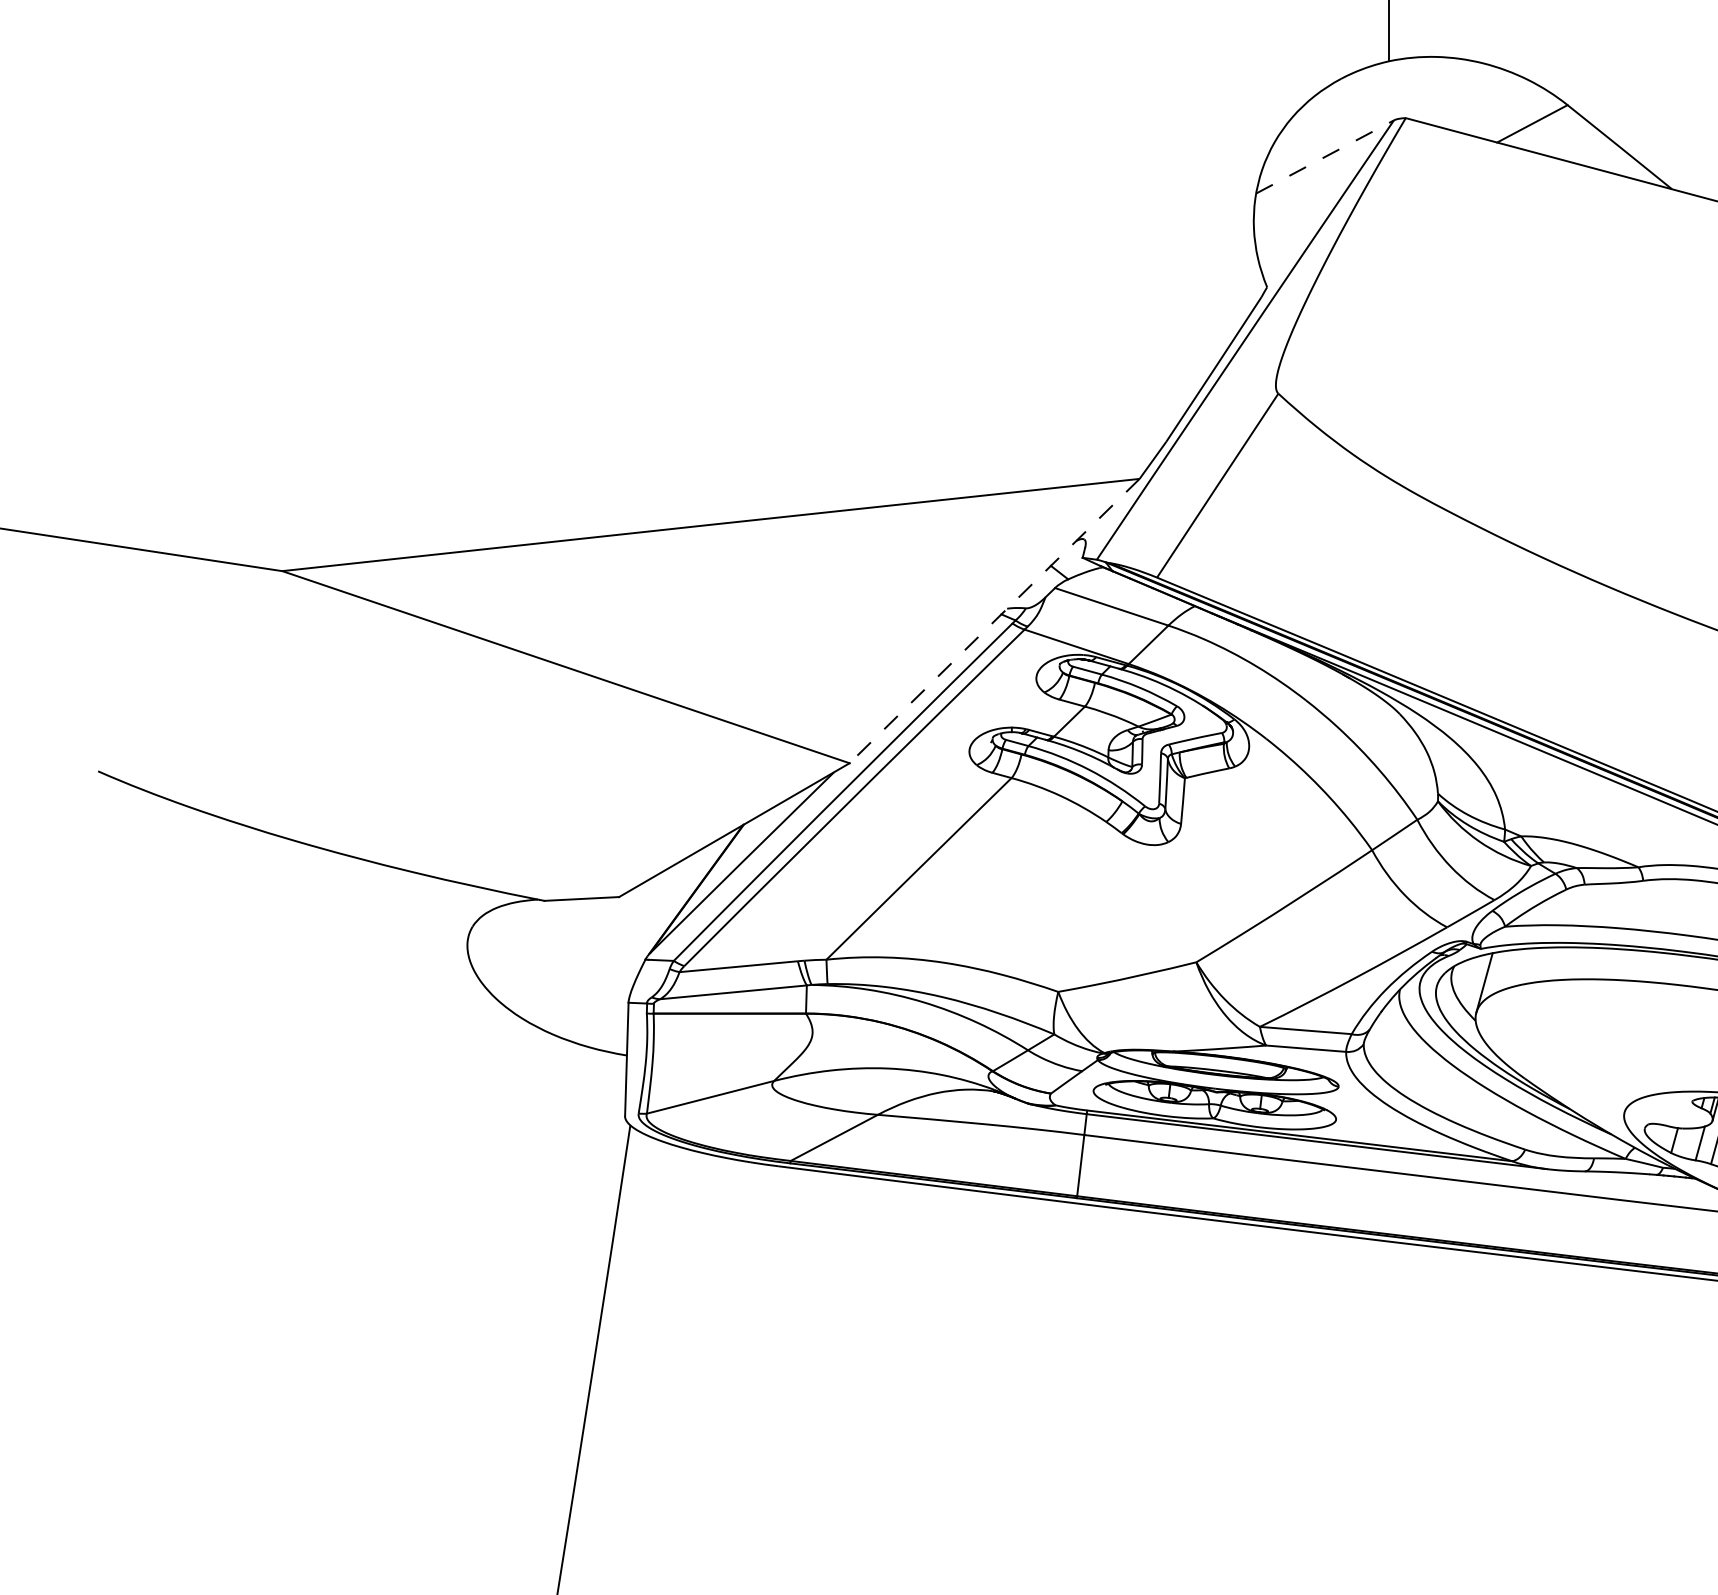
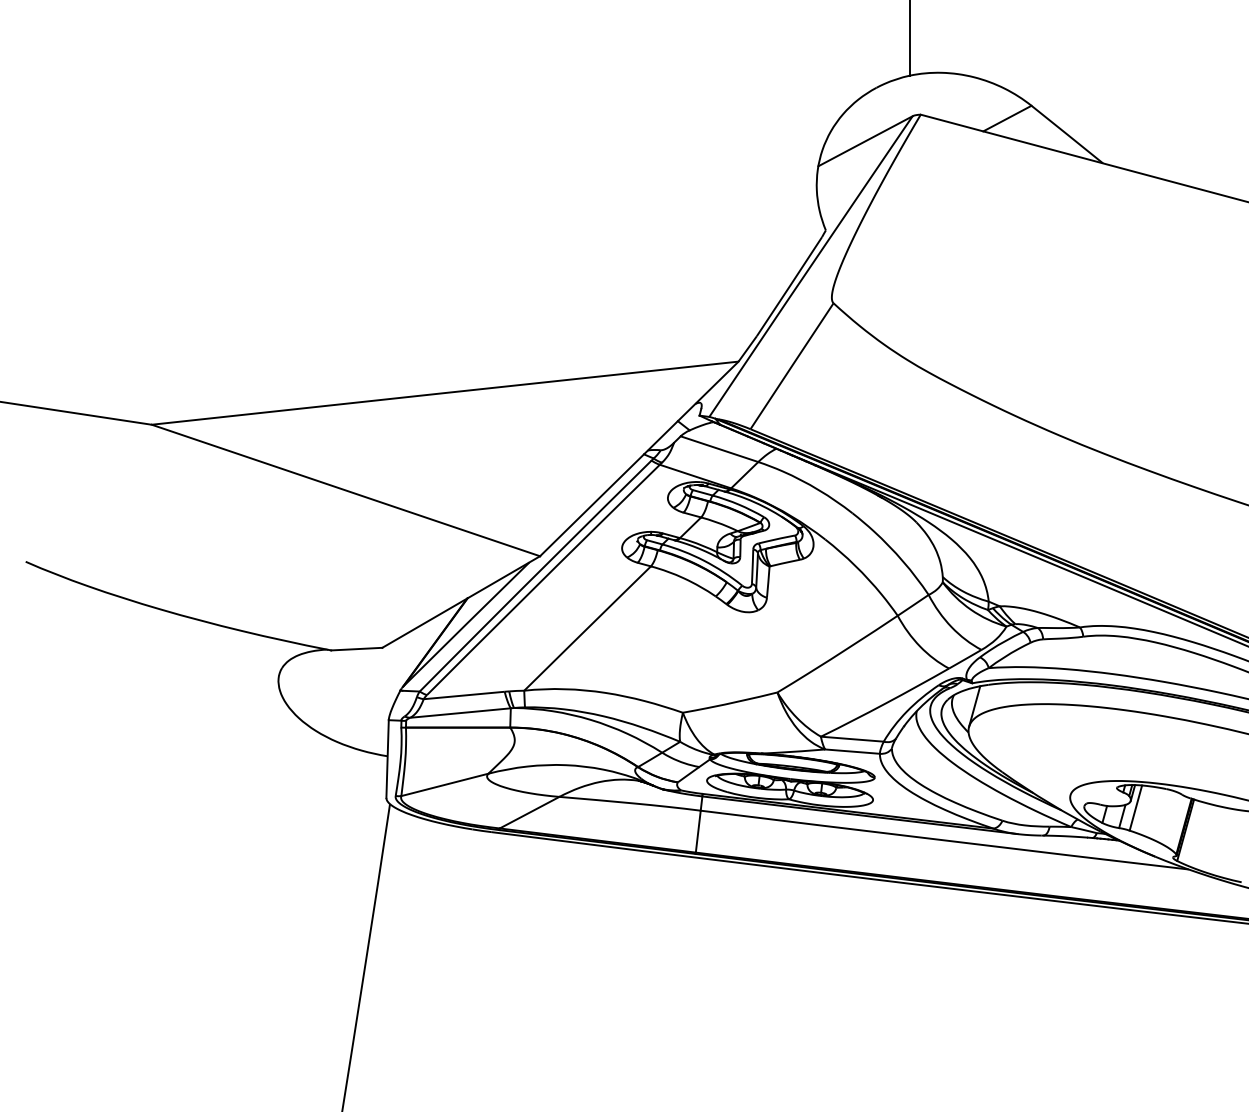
line: (1325, 157) -> (865, 141), dashed -> solid
line: (993, 621) -> (638, 459), dashed -> solid

